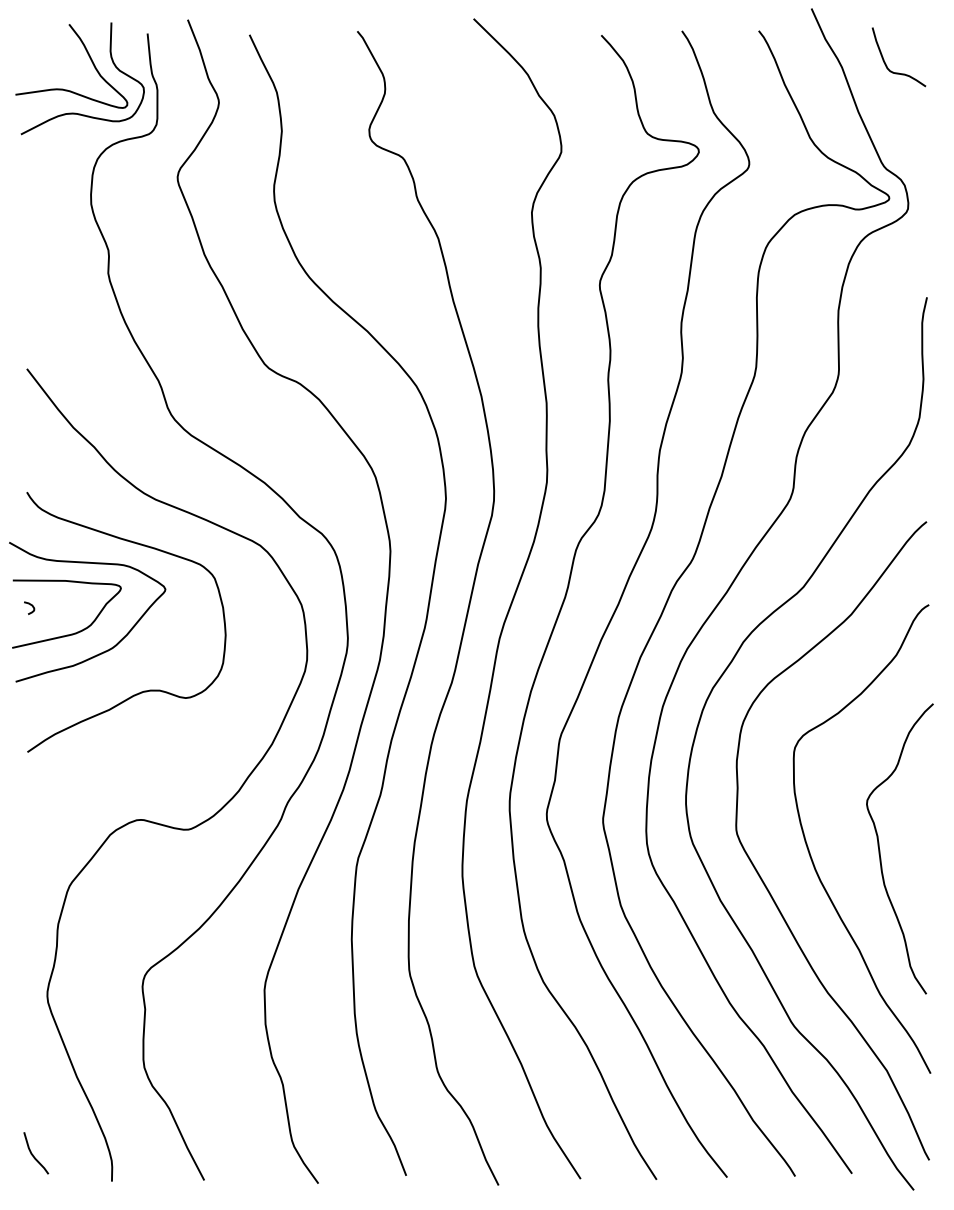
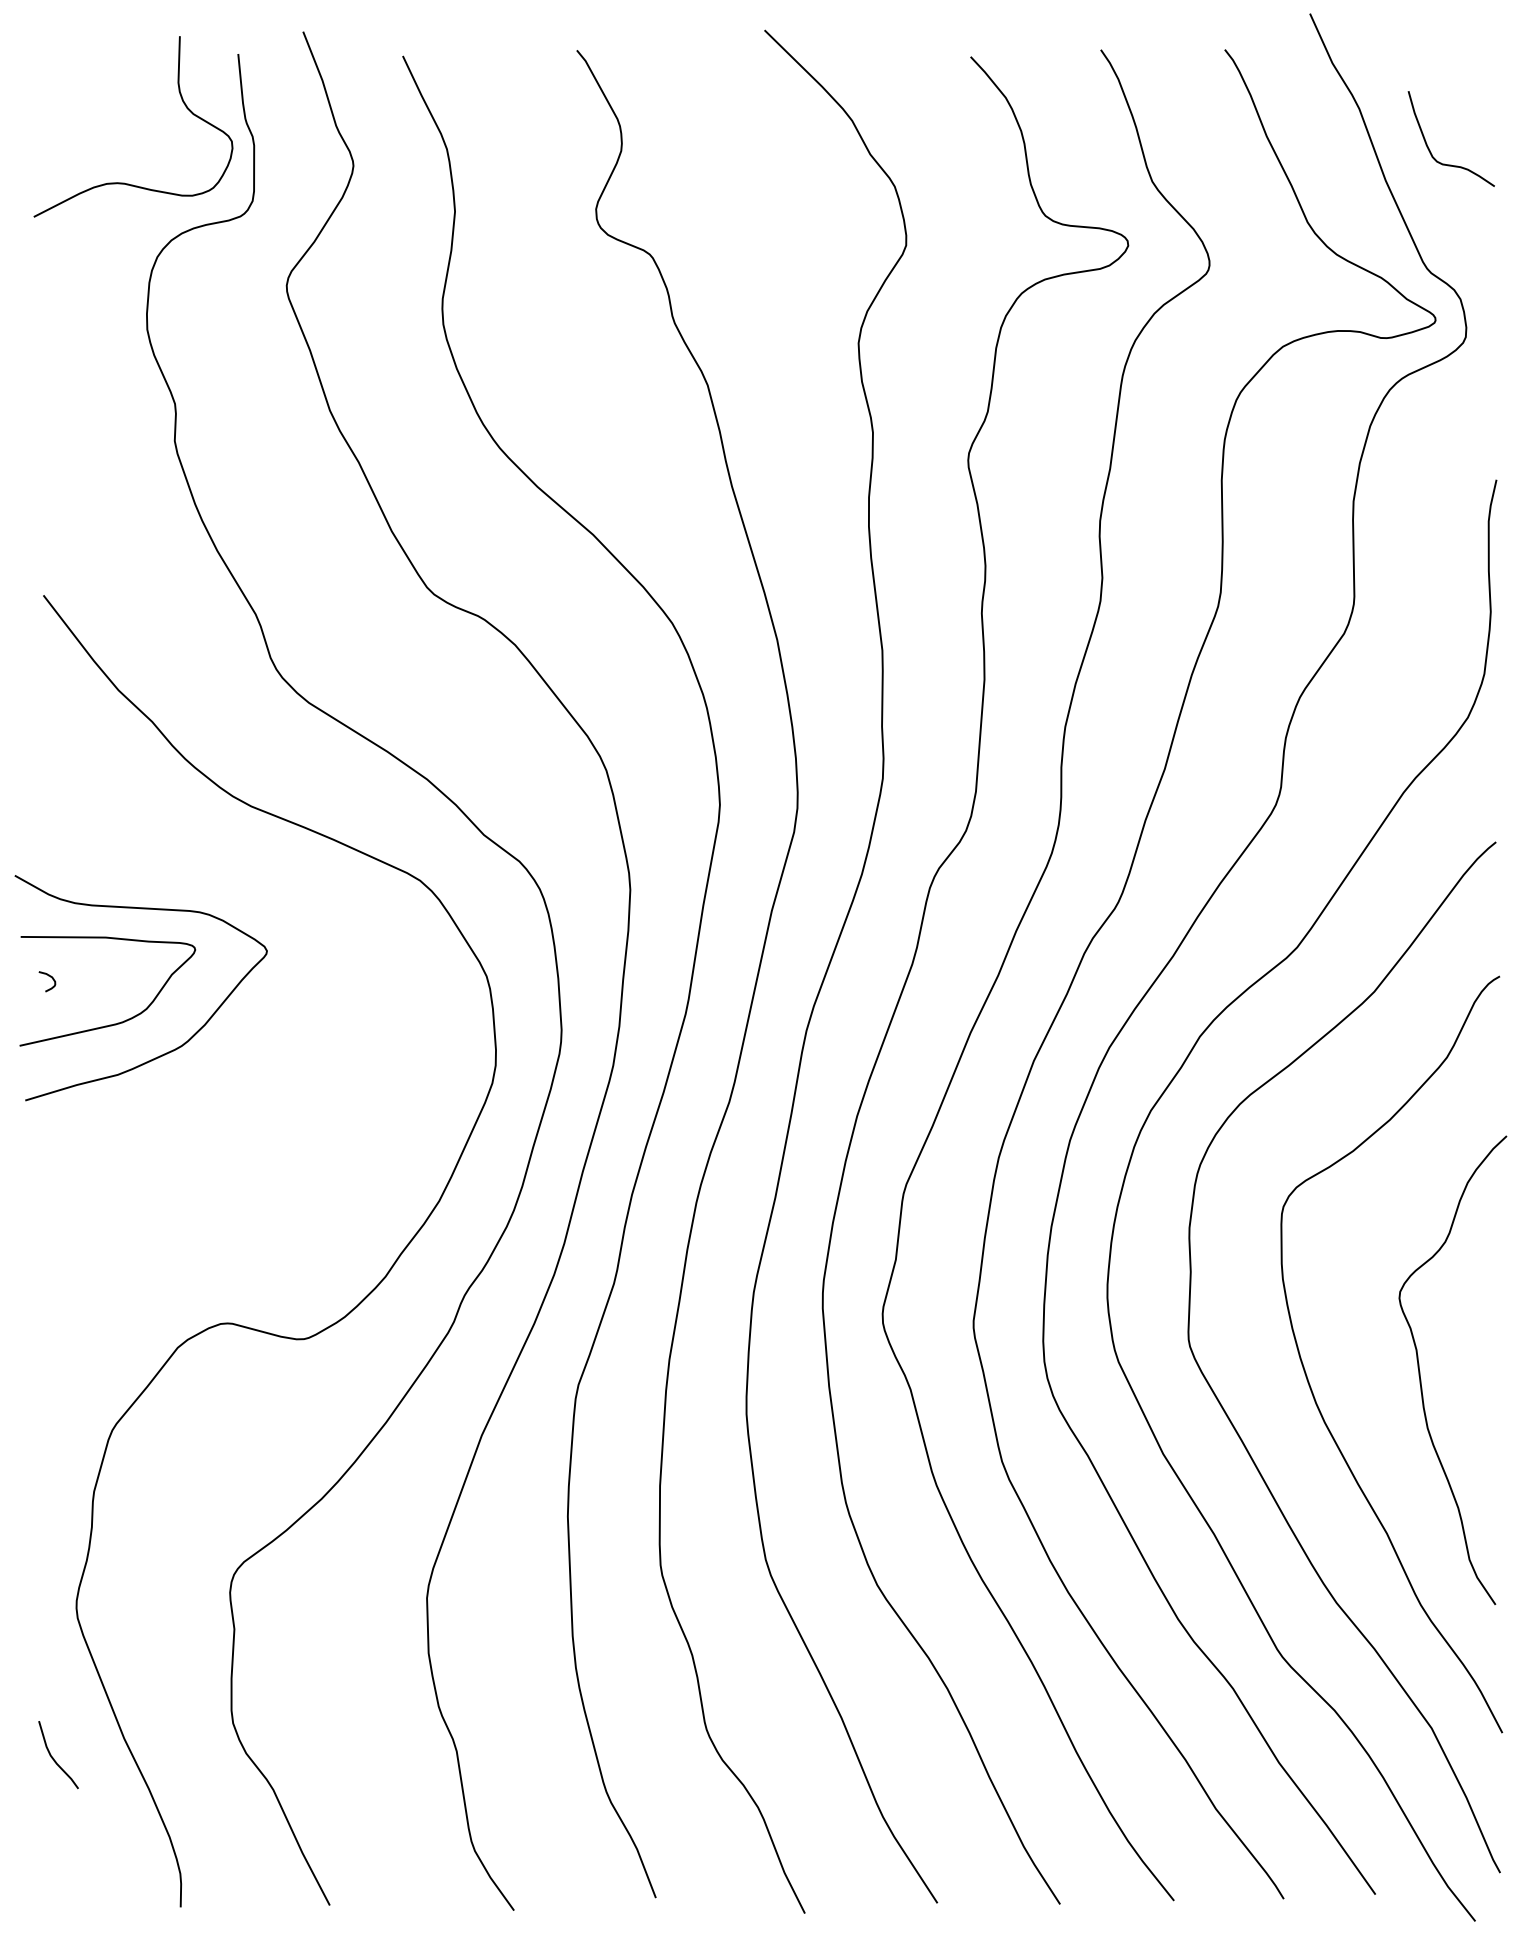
curve: (89, 58) -> (144, 94), removed
curve: (886, 63) -> (1431, 149), moved
curve: (144, 690) -> (233, 1114), removed
curve: (33, 1154) -> (54, 1757), moved

